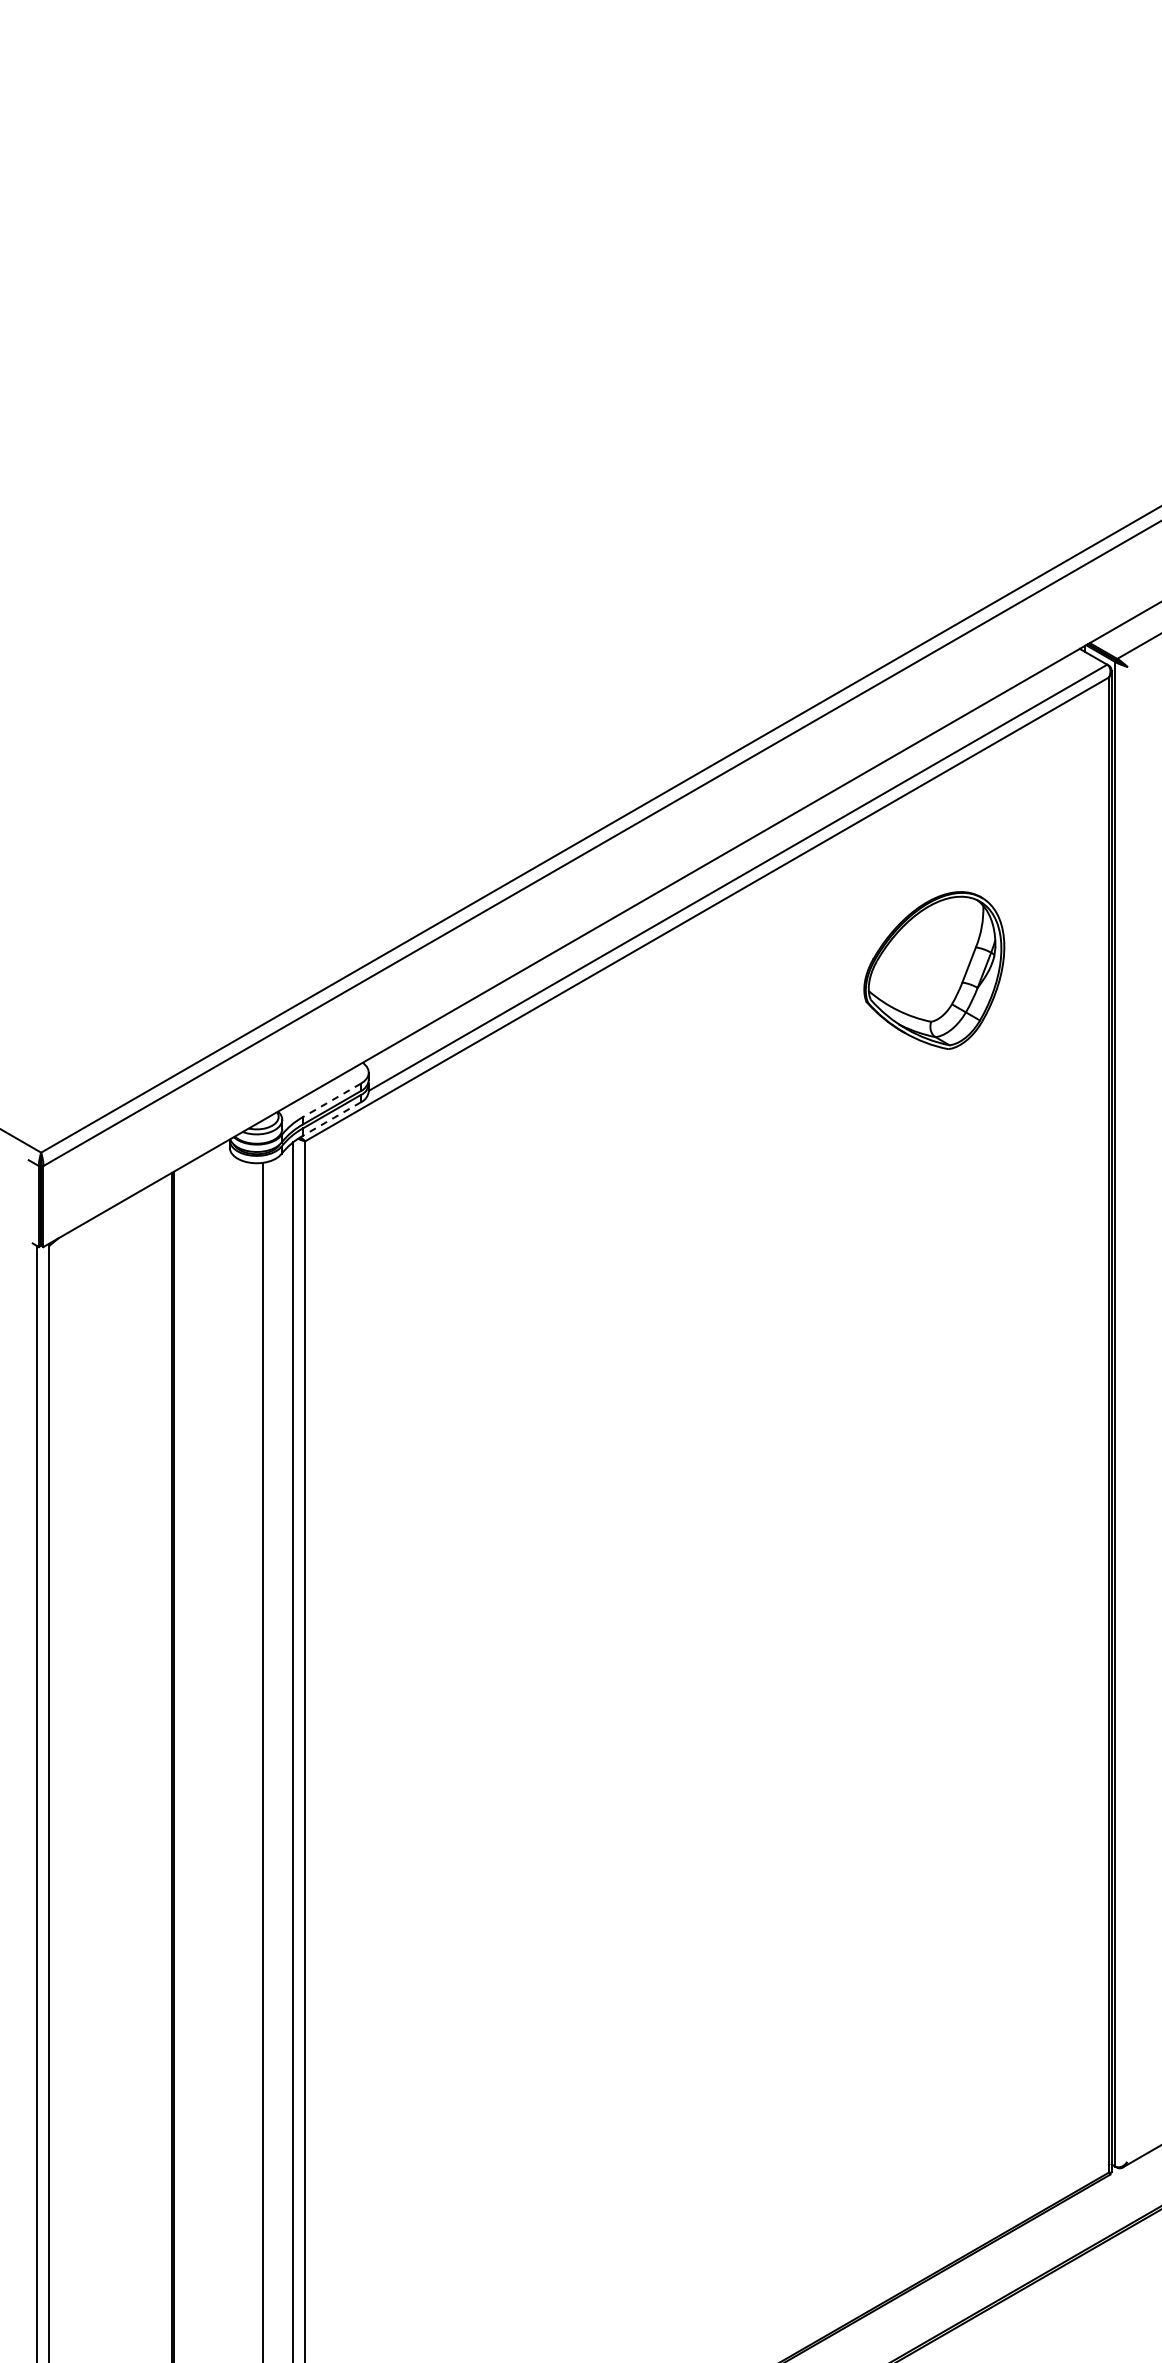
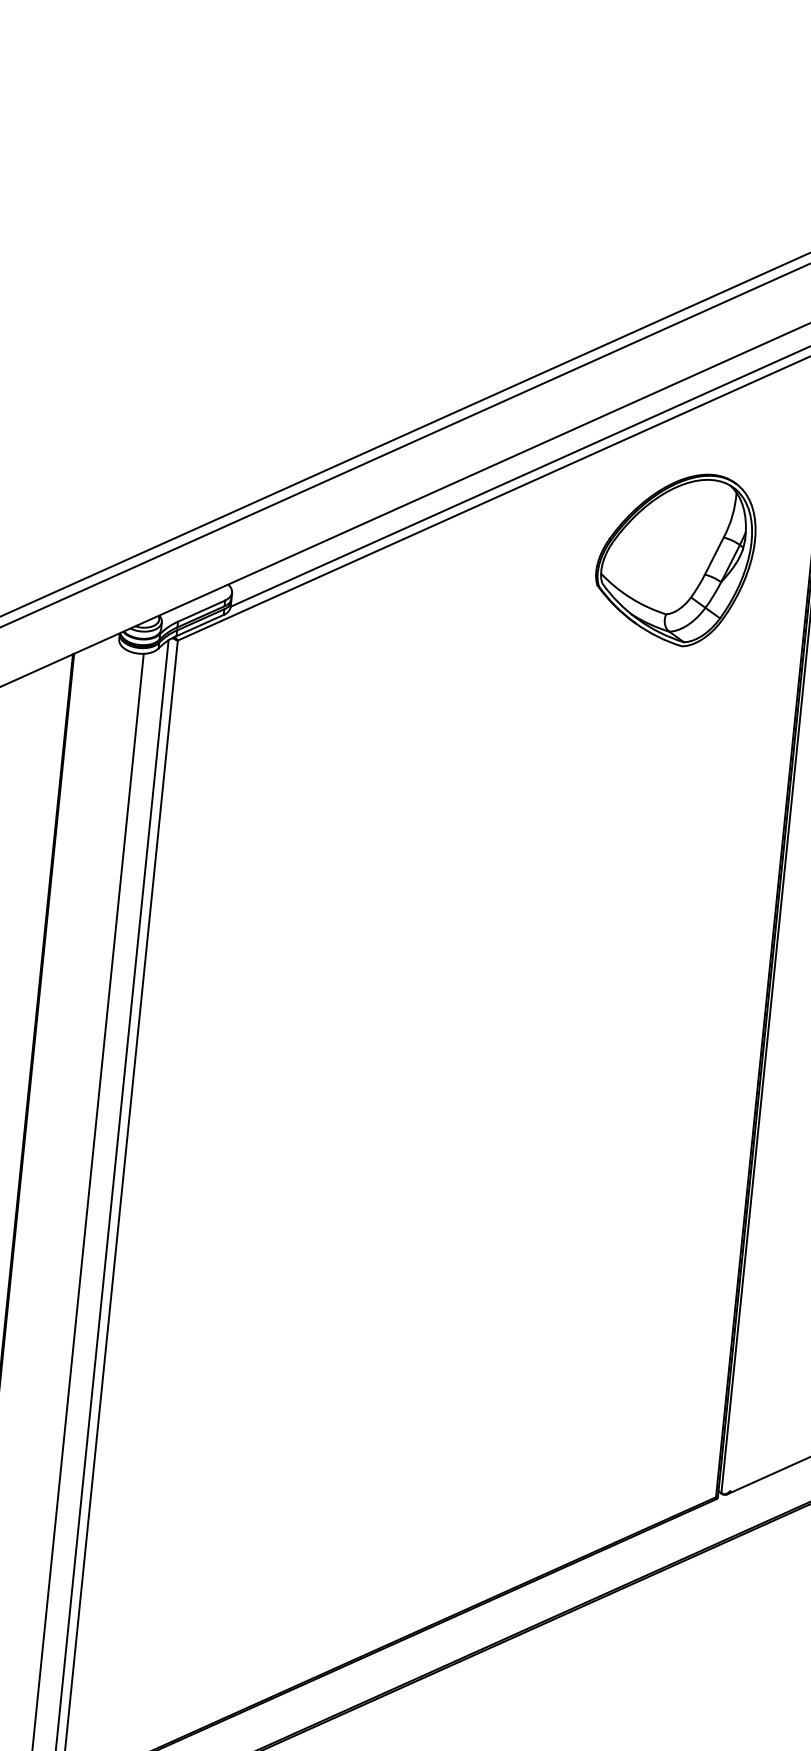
part: (934, 970) -> (675, 558), size x1.43
line: (331, 1100) -> (201, 611), dashed -> solid
line: (331, 1119) -> (199, 625), dashed -> solid

